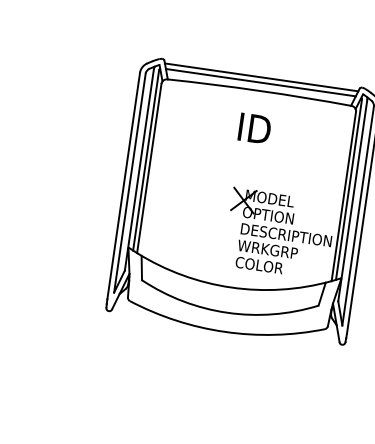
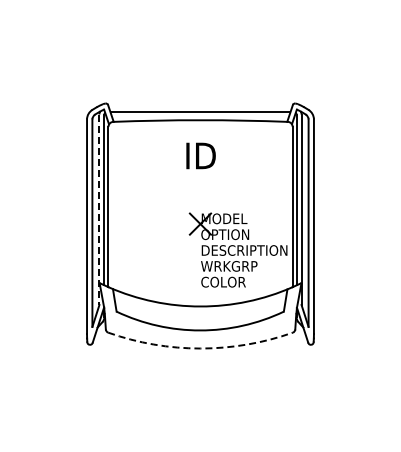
line: (261, 77) -> (200, 107), removed
line: (139, 170) -> (99, 210), solid -> dashed
arc: (224, 331) -> (200, 348), solid -> dashed

